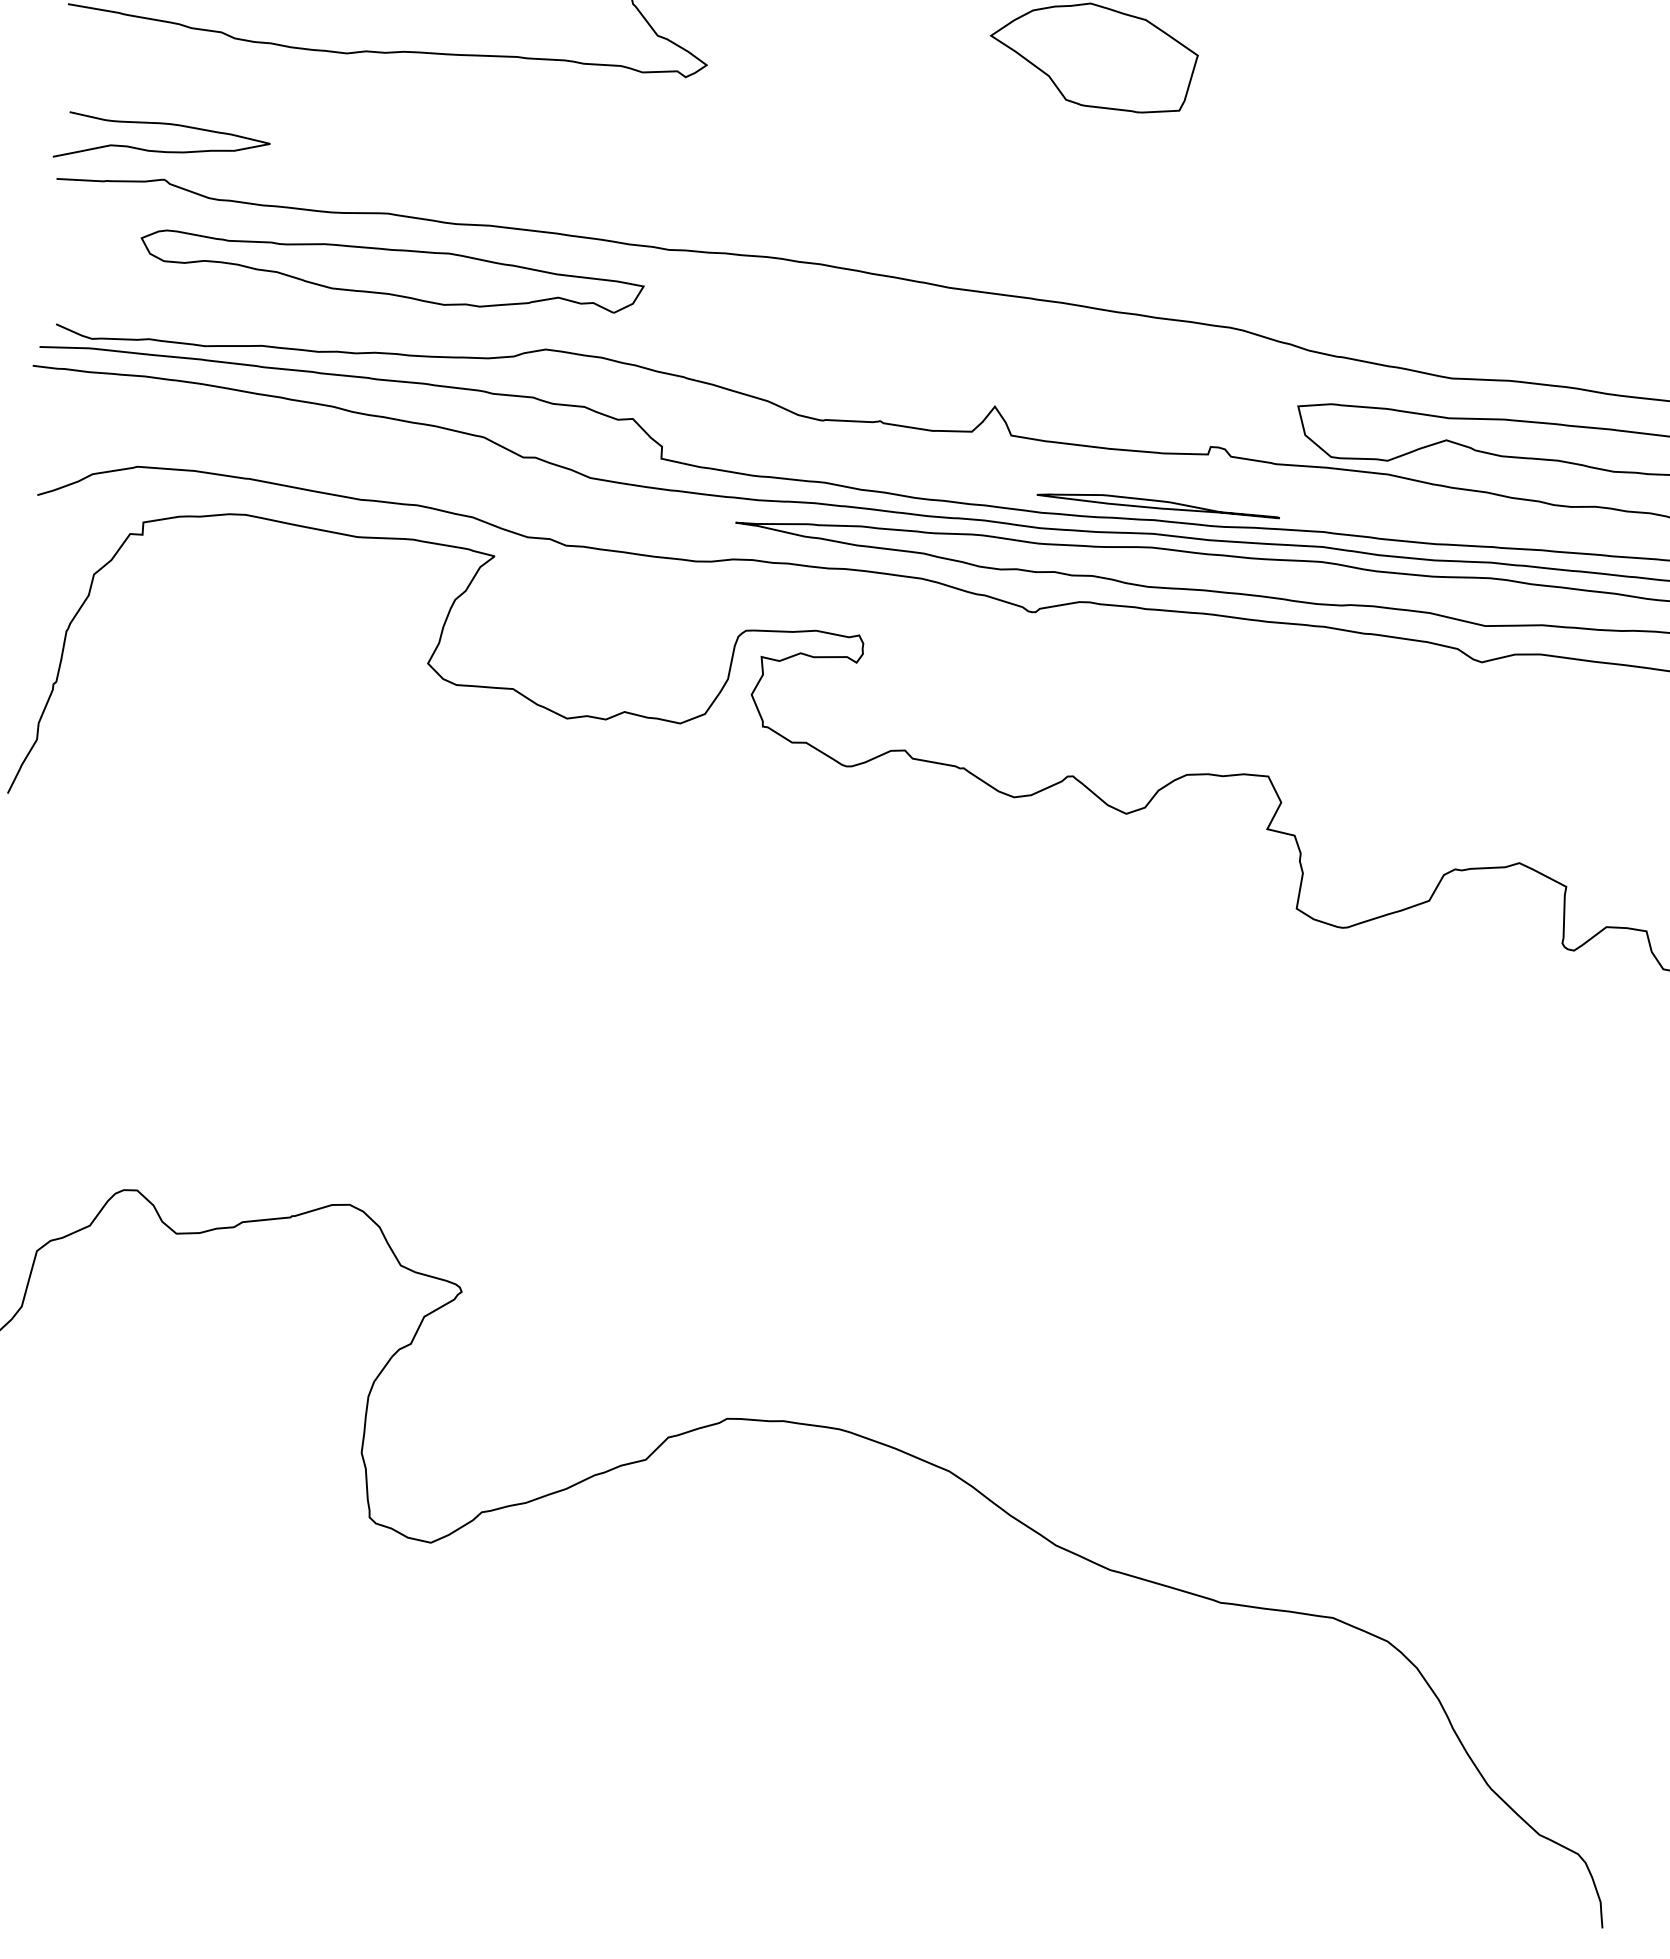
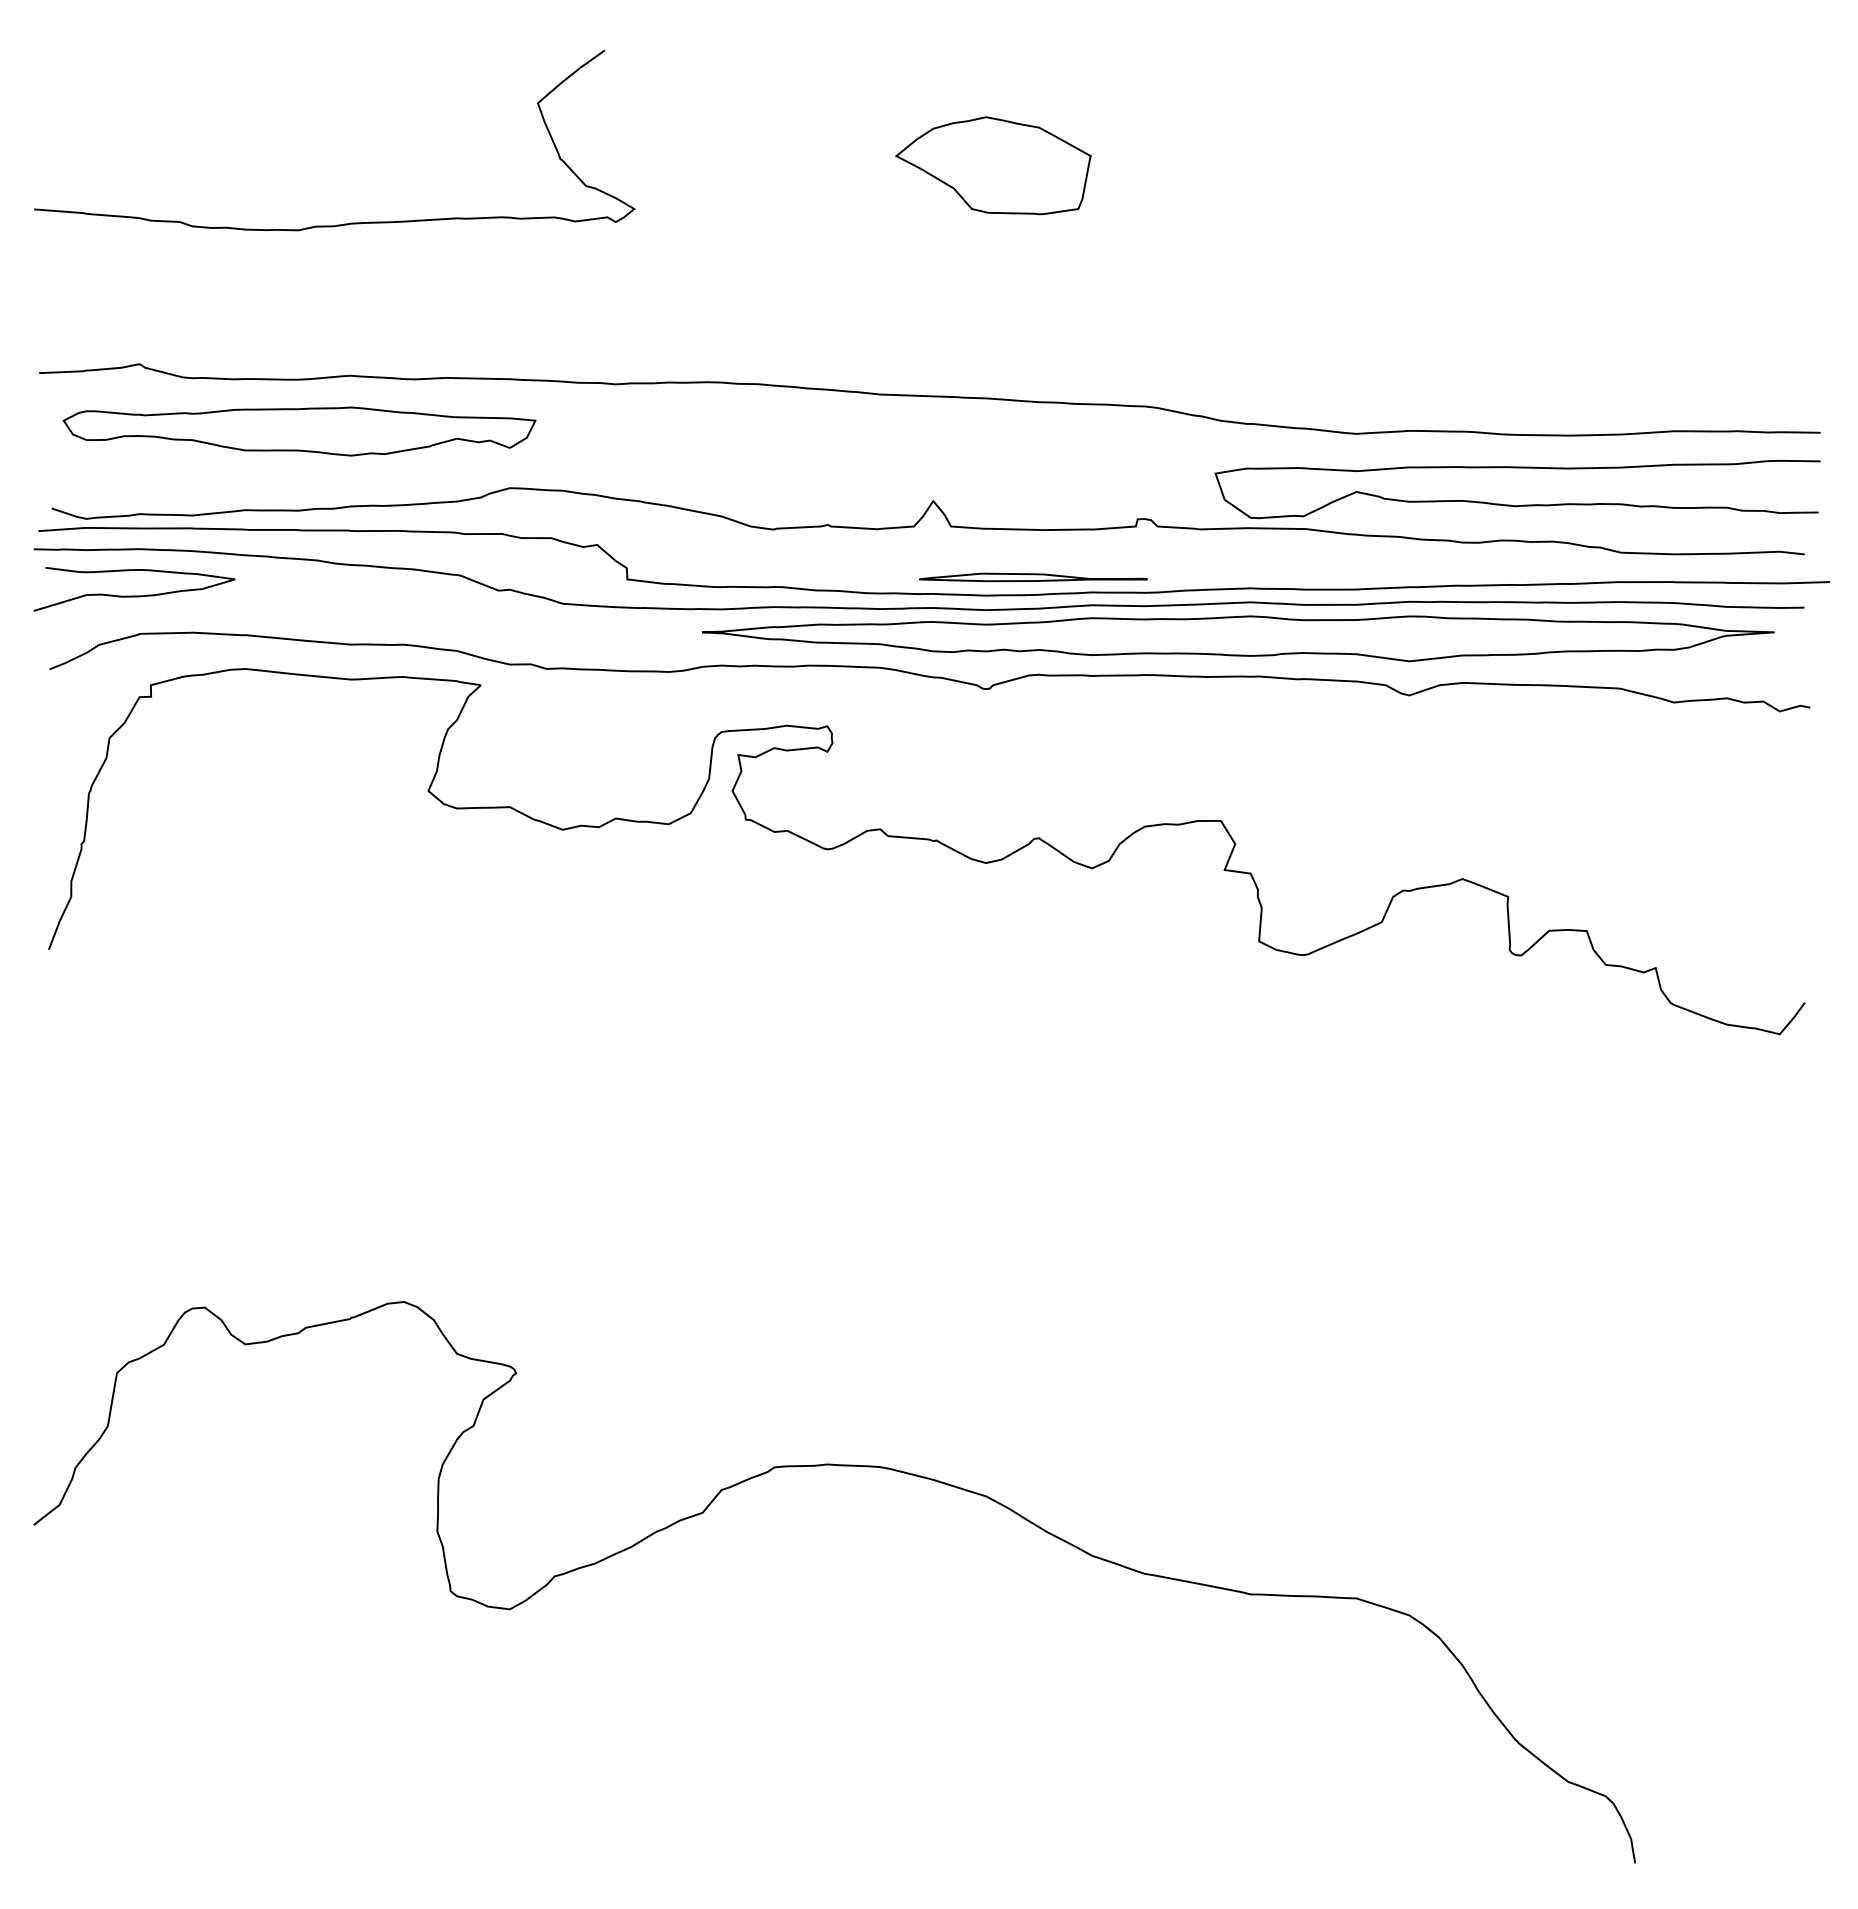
curve: (161, 150) -> (134, 595), moved
part: (391, 273) -> (299, 431), moved
part: (1158, 504) -> (1033, 577), moved

